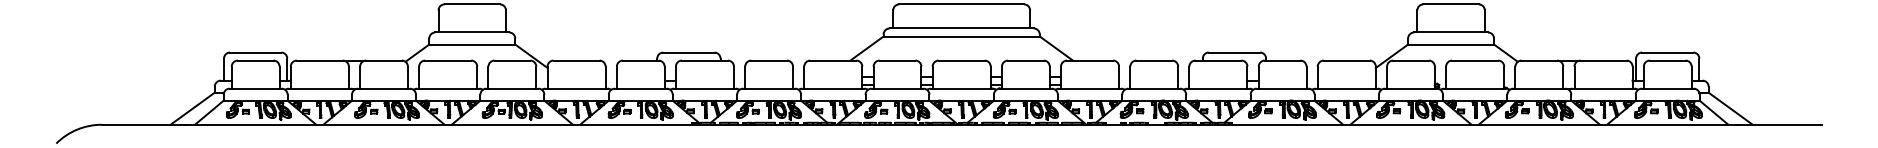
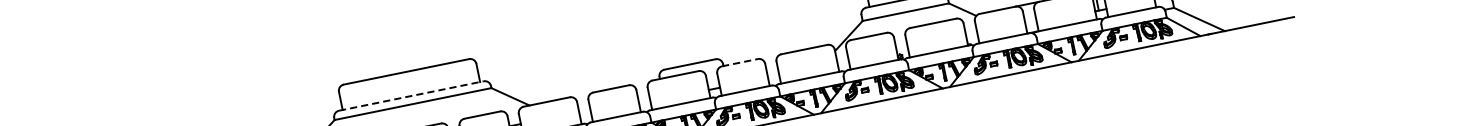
line: (962, 28) -> (412, 95), solid -> dashed
line: (1282, 60) -> (739, 62), solid -> dashed

